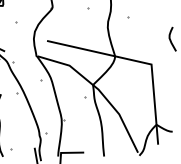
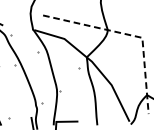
line: (138, 61) -> (129, 35), solid -> dashed

